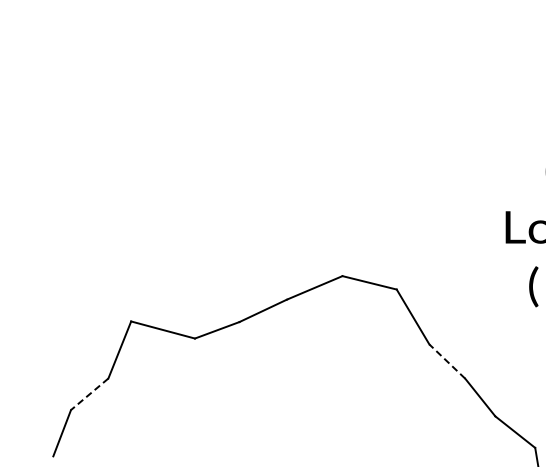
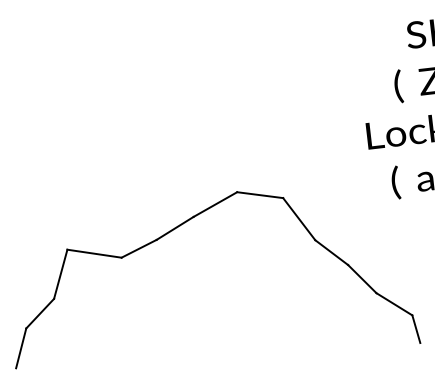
line: (447, 361) -> (331, 252), dashed -> solid
line: (89, 394) -> (40, 313), dashed -> solid

